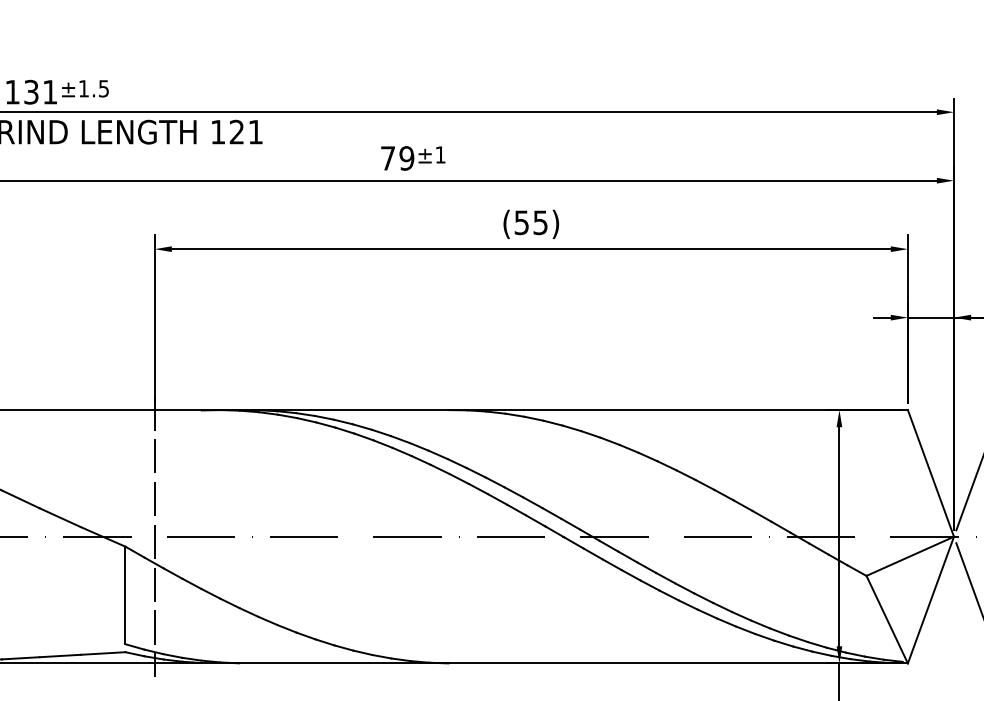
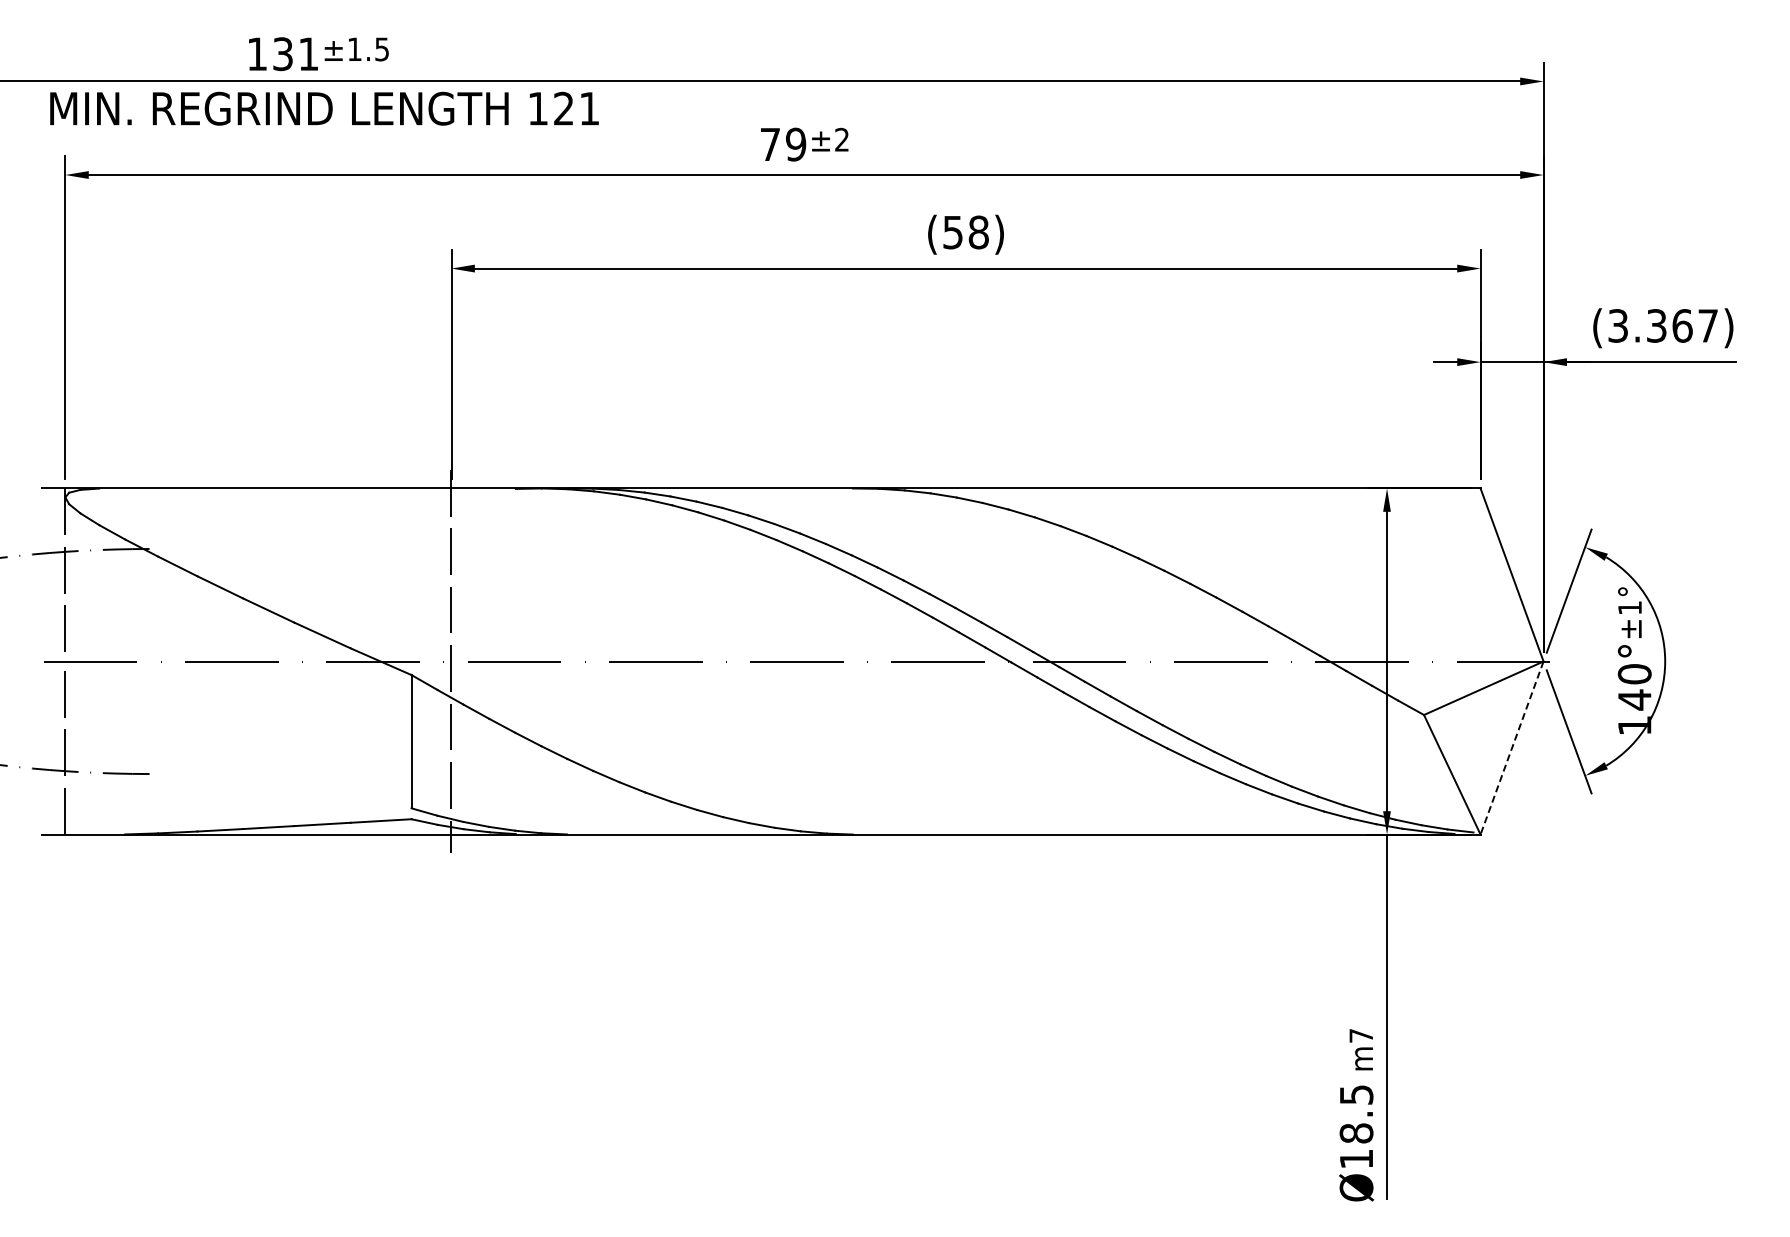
text: (440, 154) -> (841, 139), ±1 -> ±2
text: (540, 222) -> (978, 232), (55) -> (58)
line: (930, 600) -> (1511, 748), solid -> dashed

